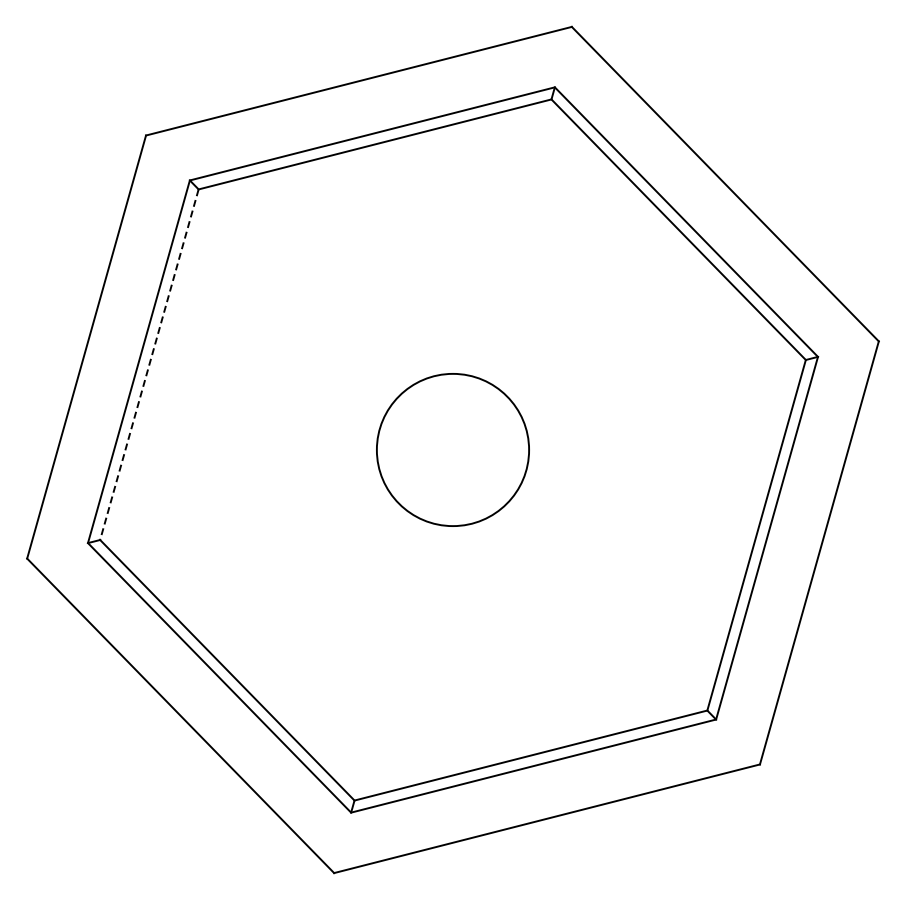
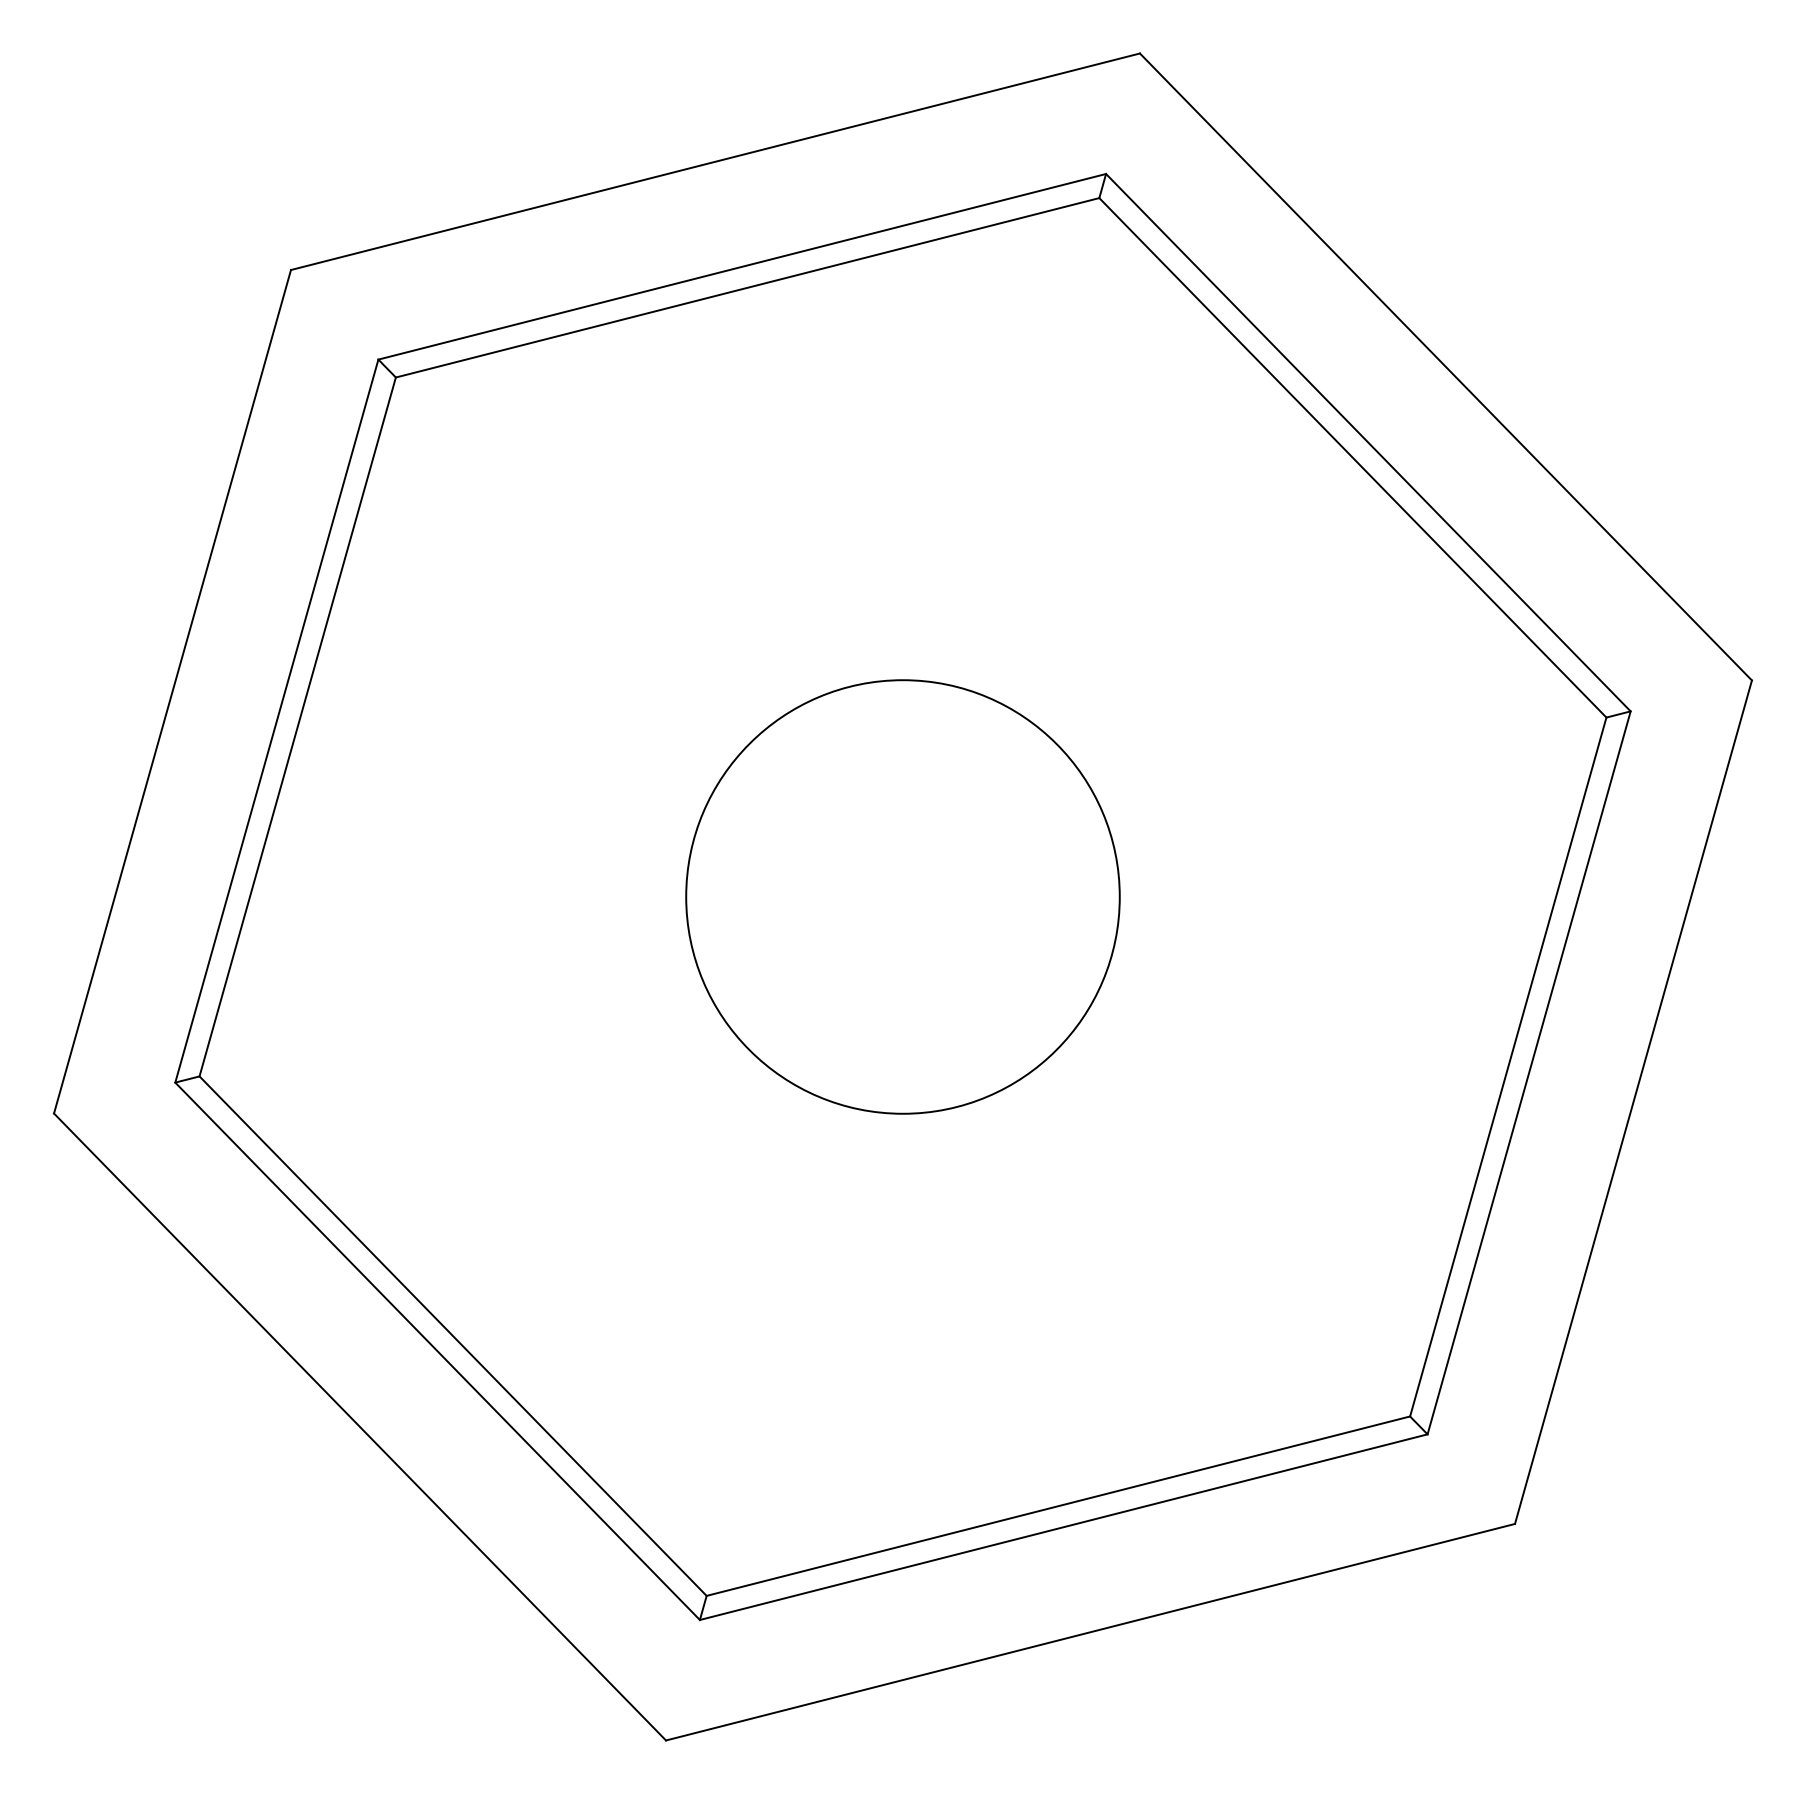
line: (149, 365) -> (297, 728), dashed -> solid
circle: (452, 449) -> (902, 896), size x1.43

